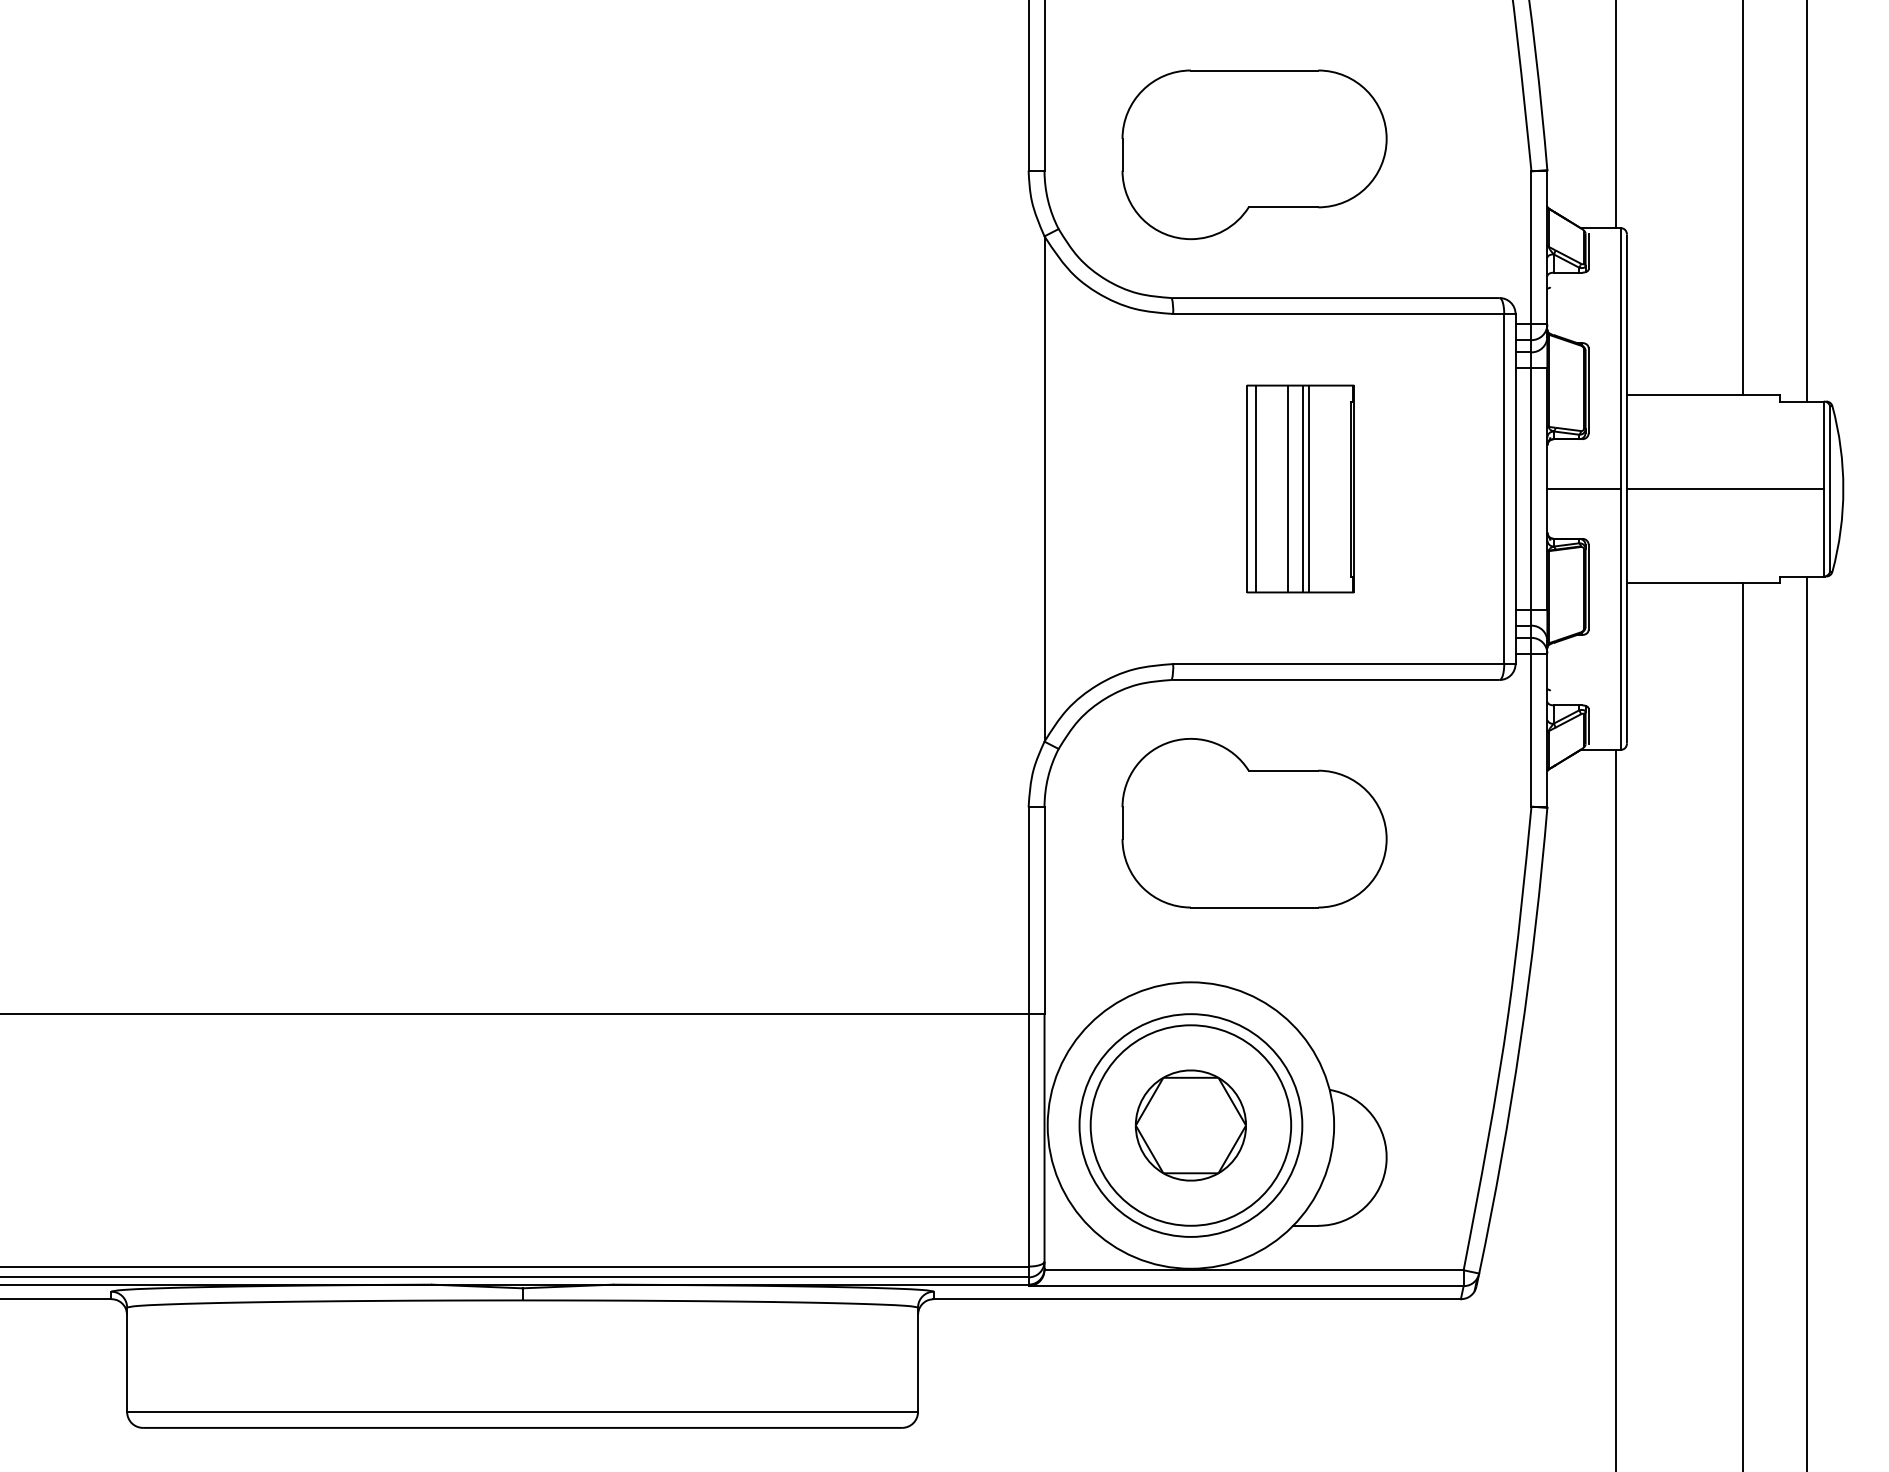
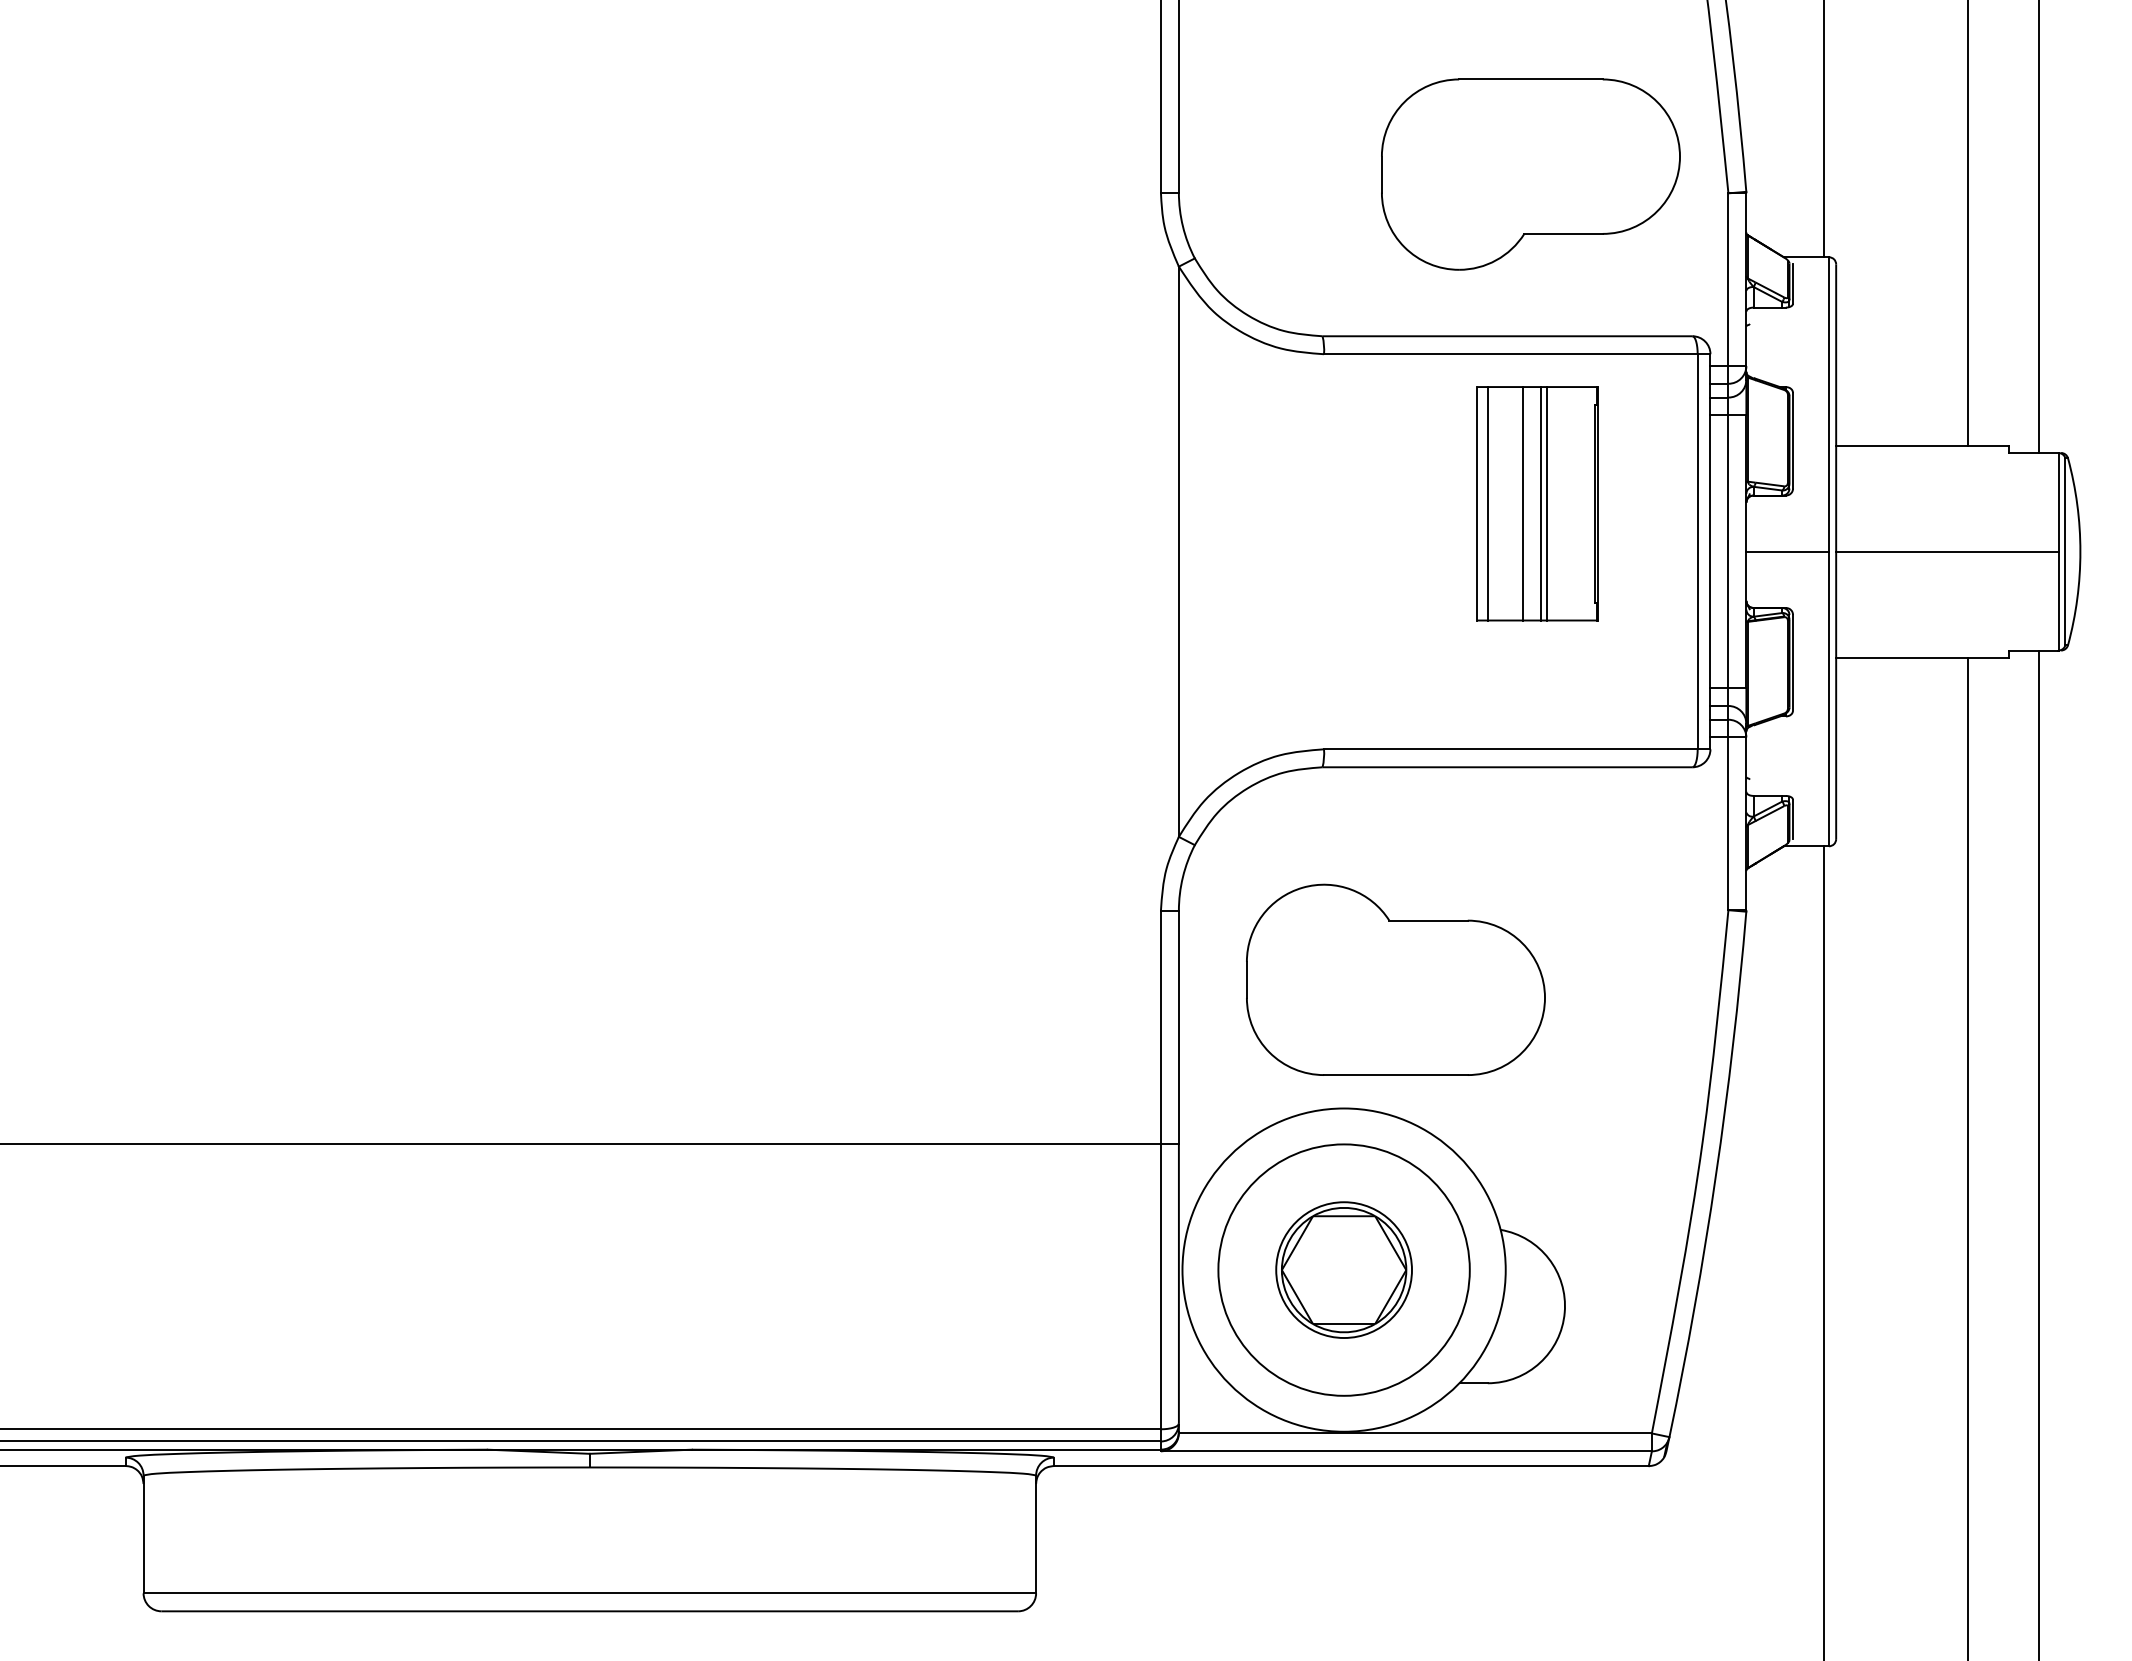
part: (1254, 154) -> (1530, 174), moved
part: (1300, 488) -> (1537, 503), moved
part: (1254, 822) -> (1395, 979), moved
circle: (1190, 1124) -> (1343, 1269), size x0.6

